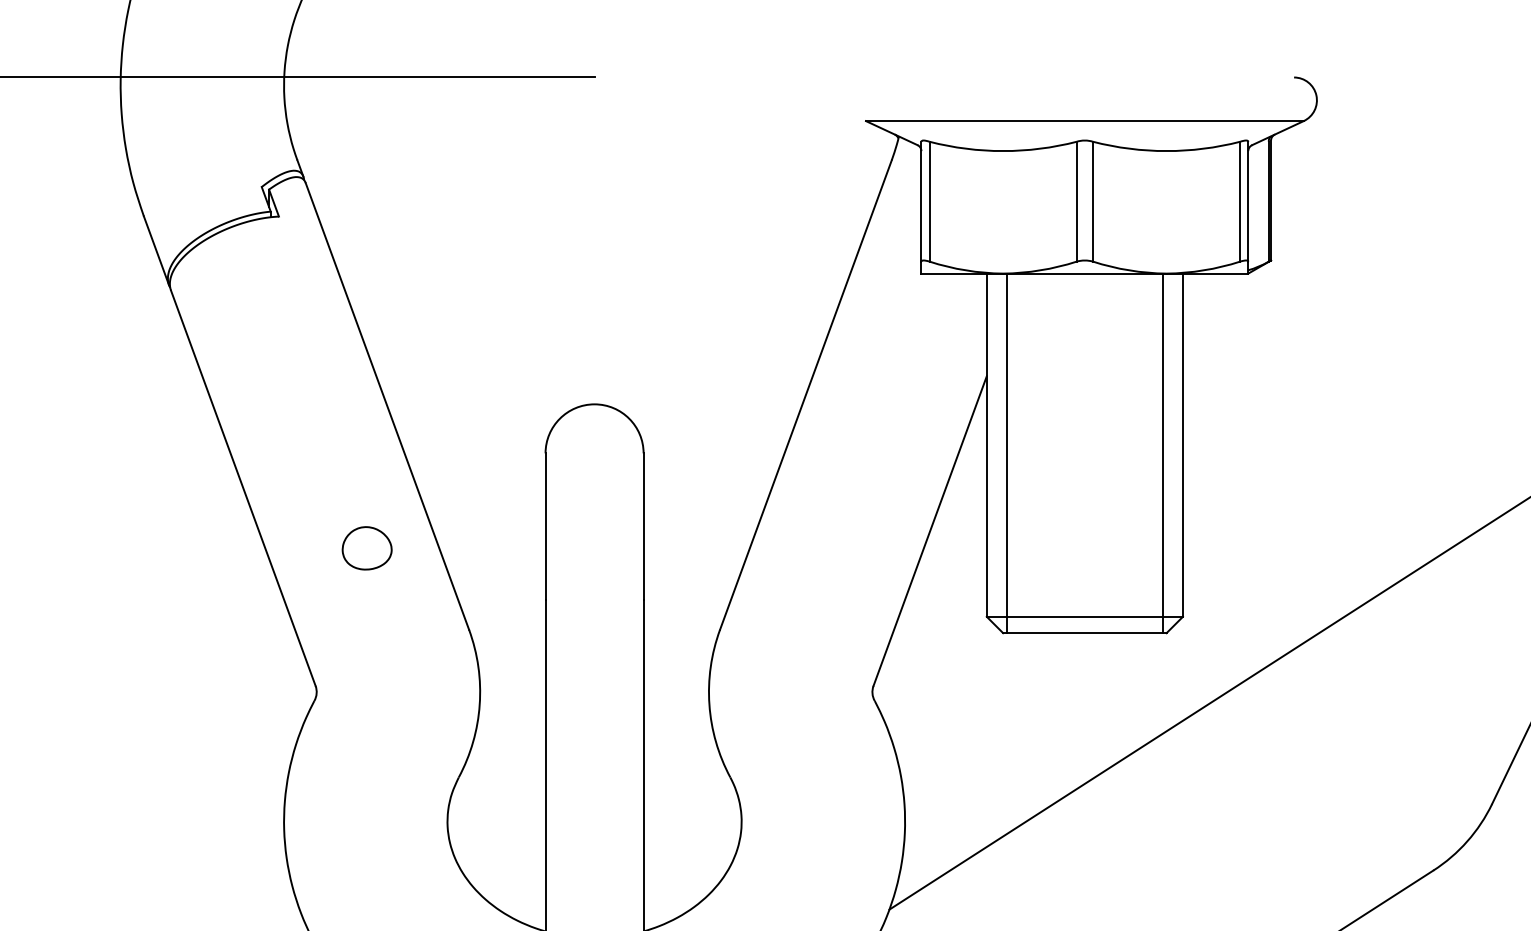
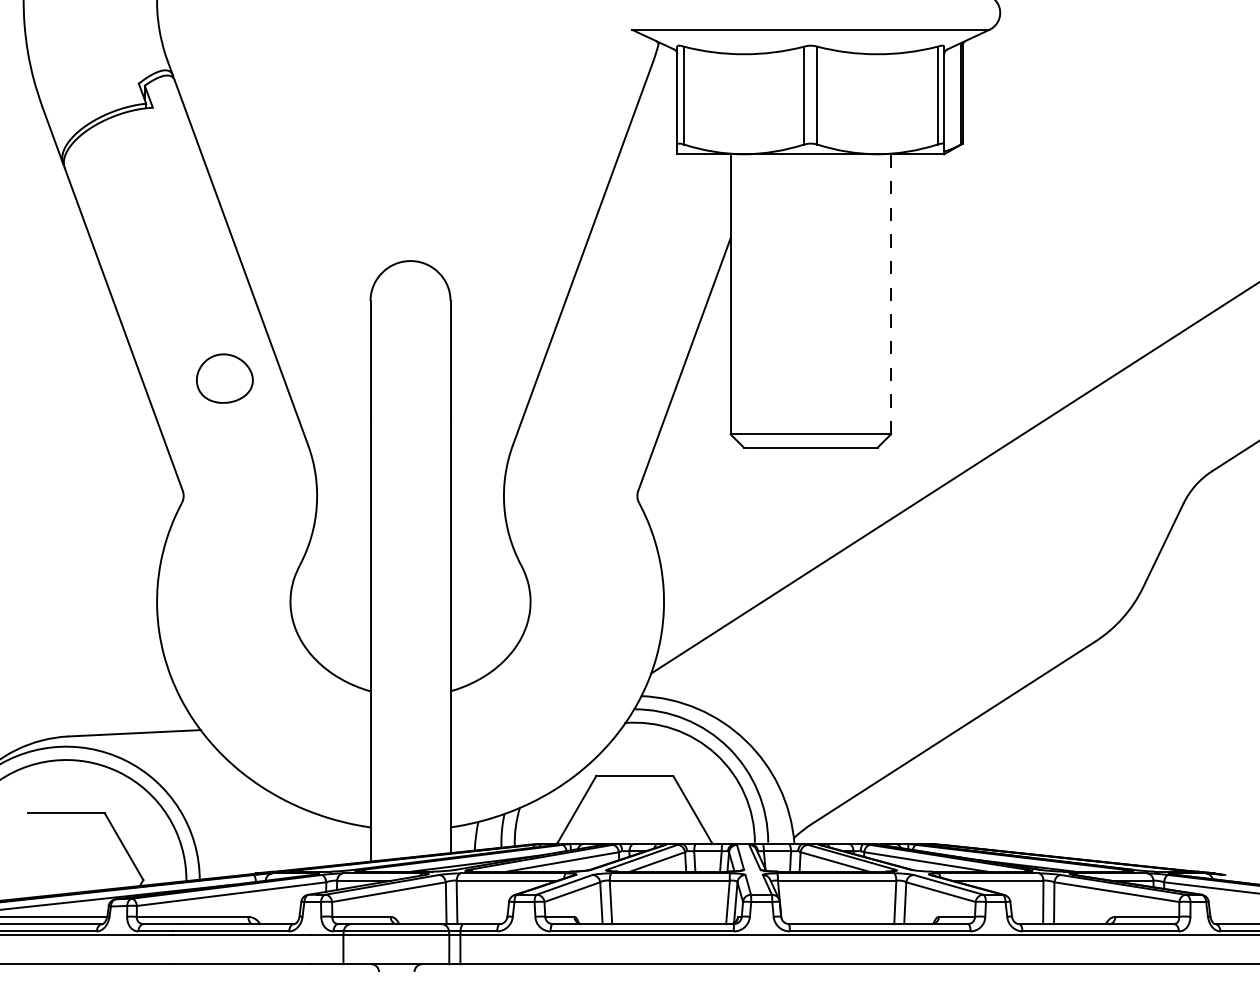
line: (1182, 444) -> (890, 293), solid -> dashed
line: (1007, 452) -> (747, 300), removed
line: (1162, 452) -> (874, 300), removed
part: (366, 548) -> (224, 378), size x1.4

